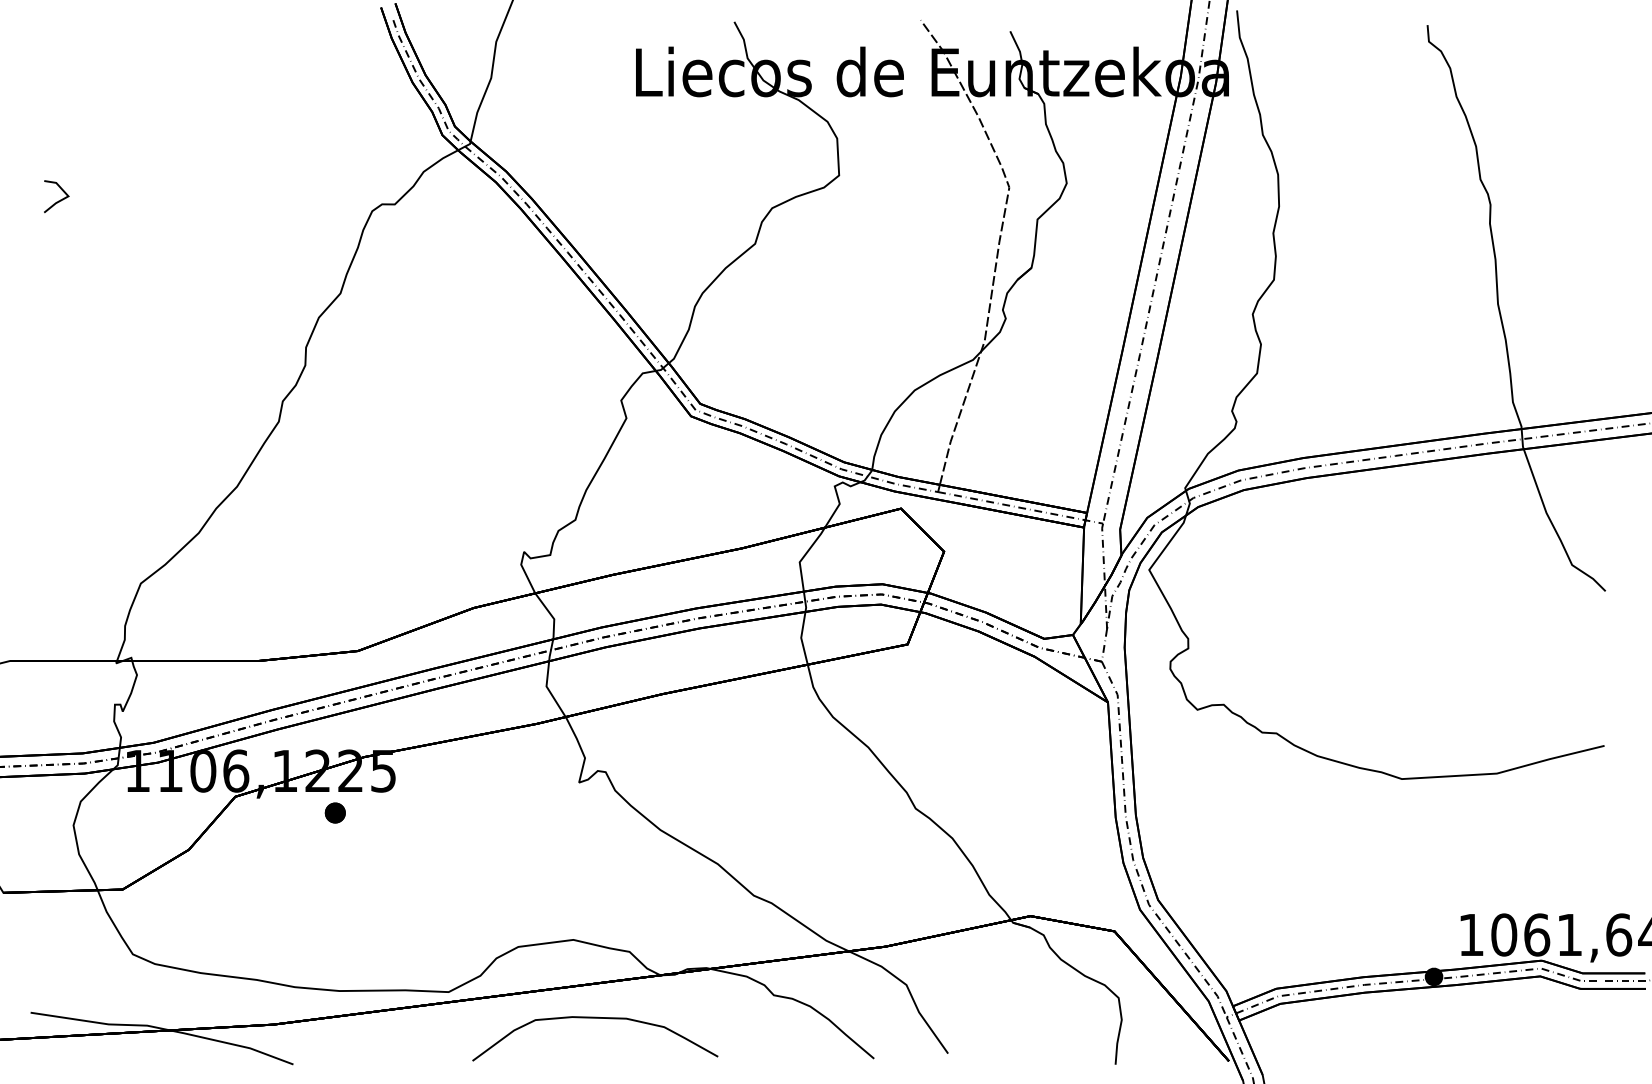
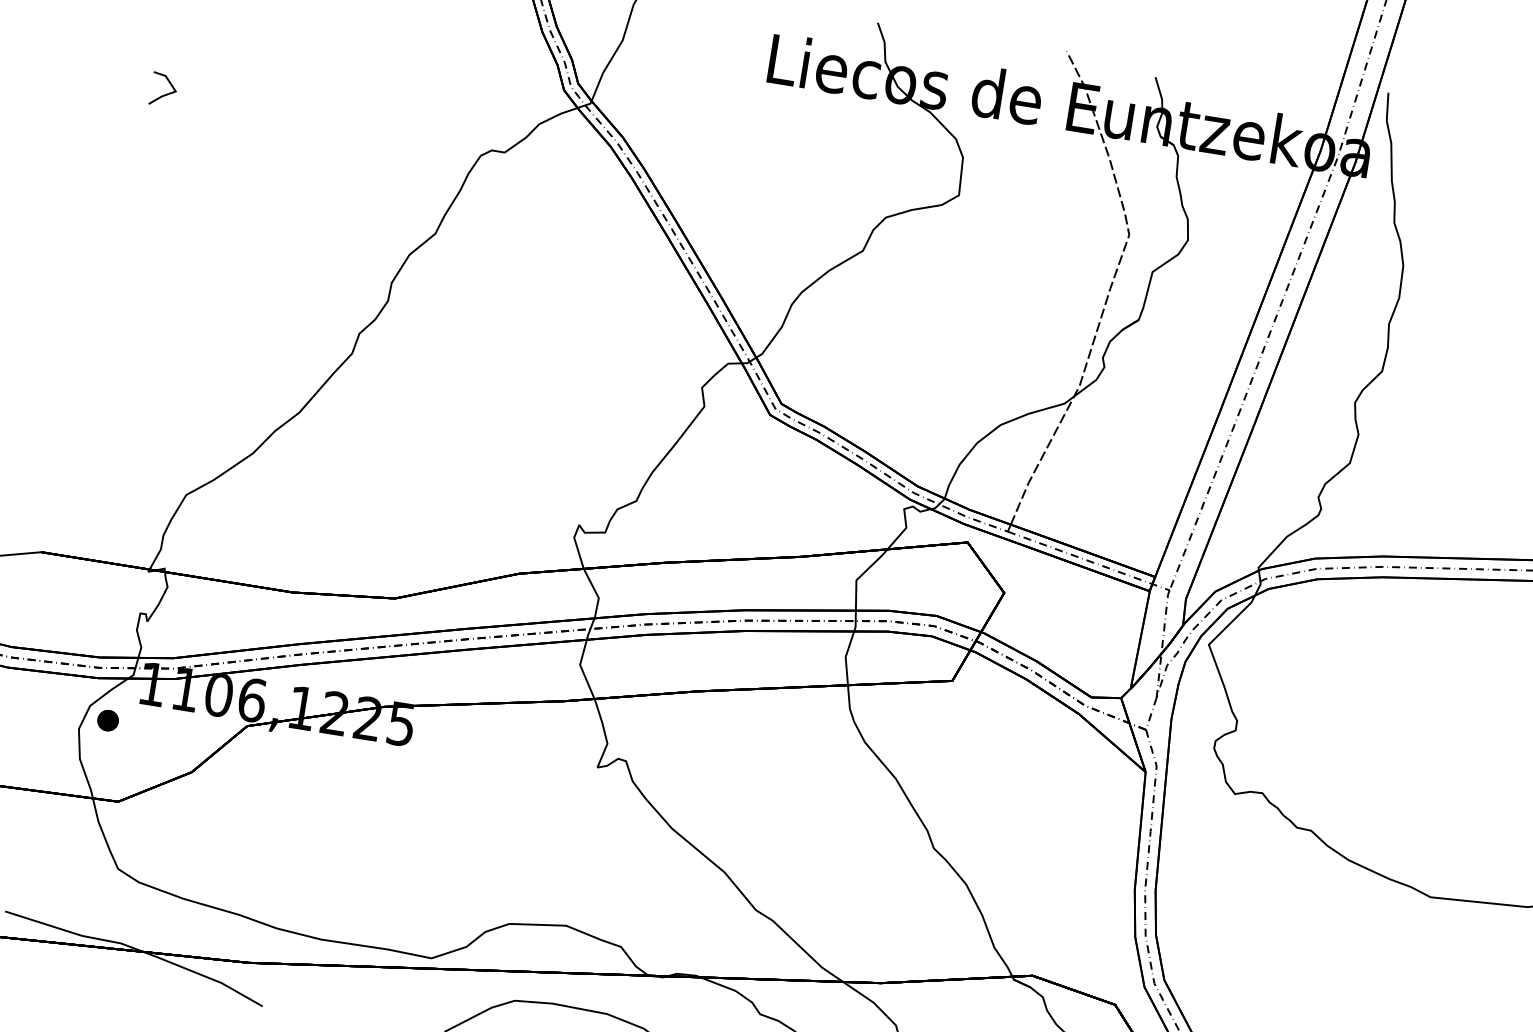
part: (334, 812) -> (107, 720), moved

